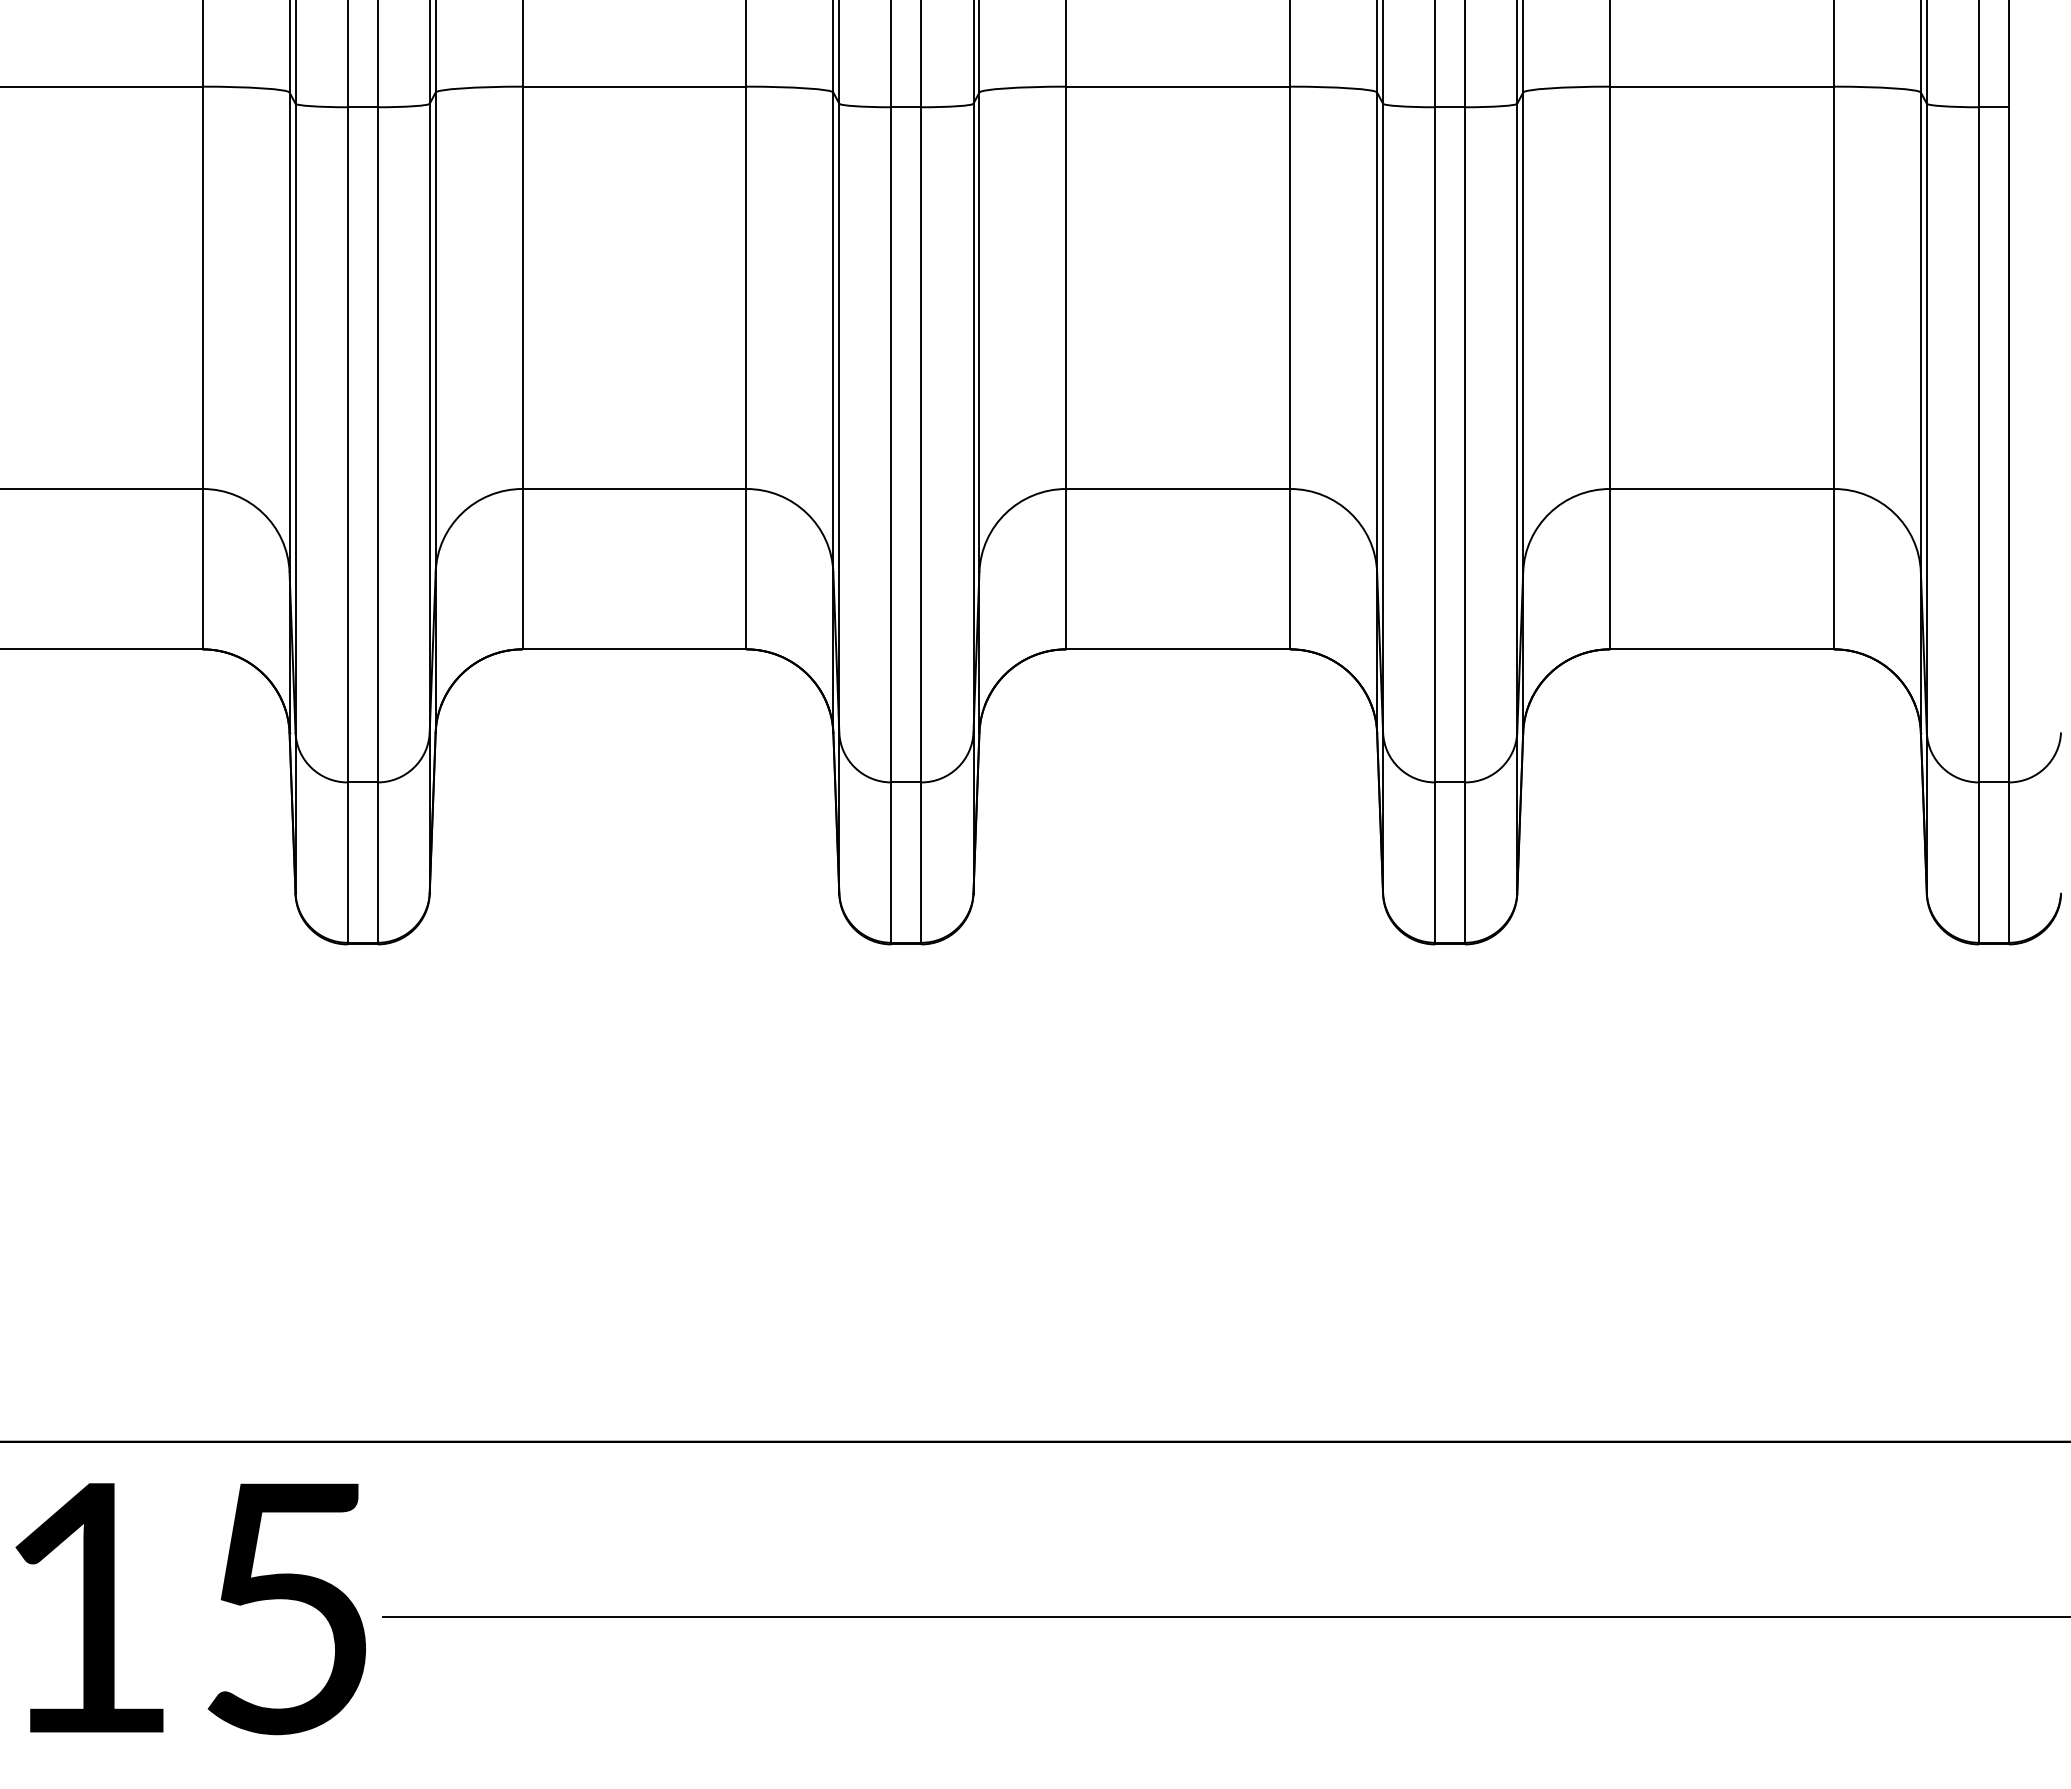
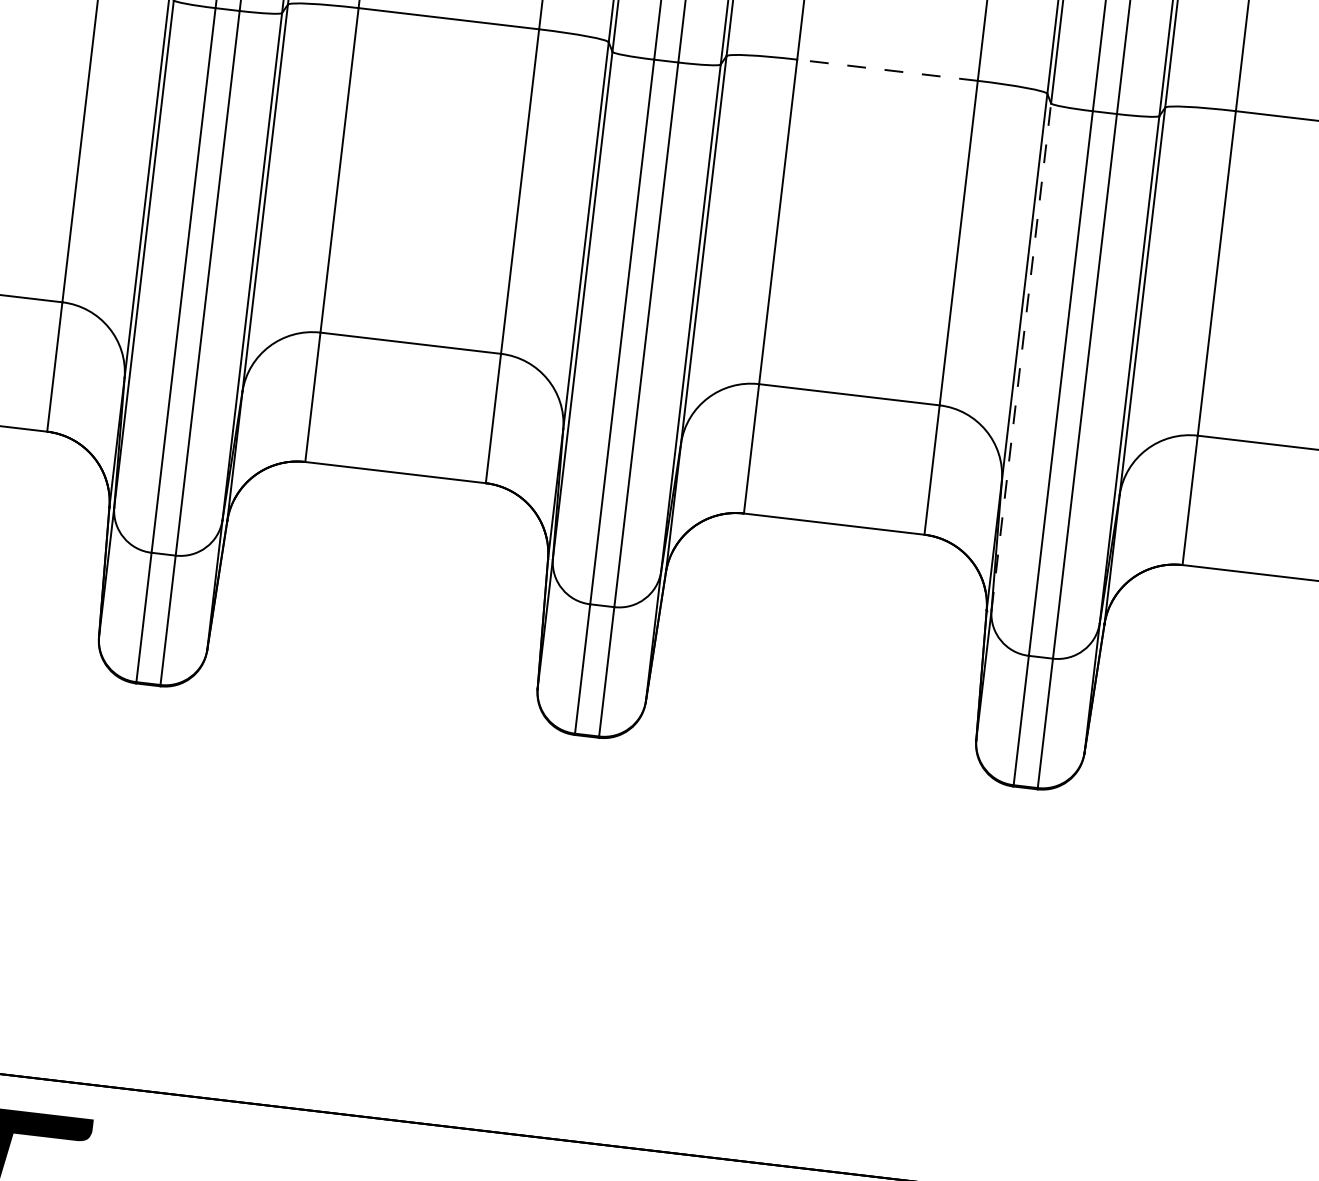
line: (1178, 86) -> (887, 70), solid -> dashed
line: (1383, 417) -> (1021, 356), solid -> dashed

